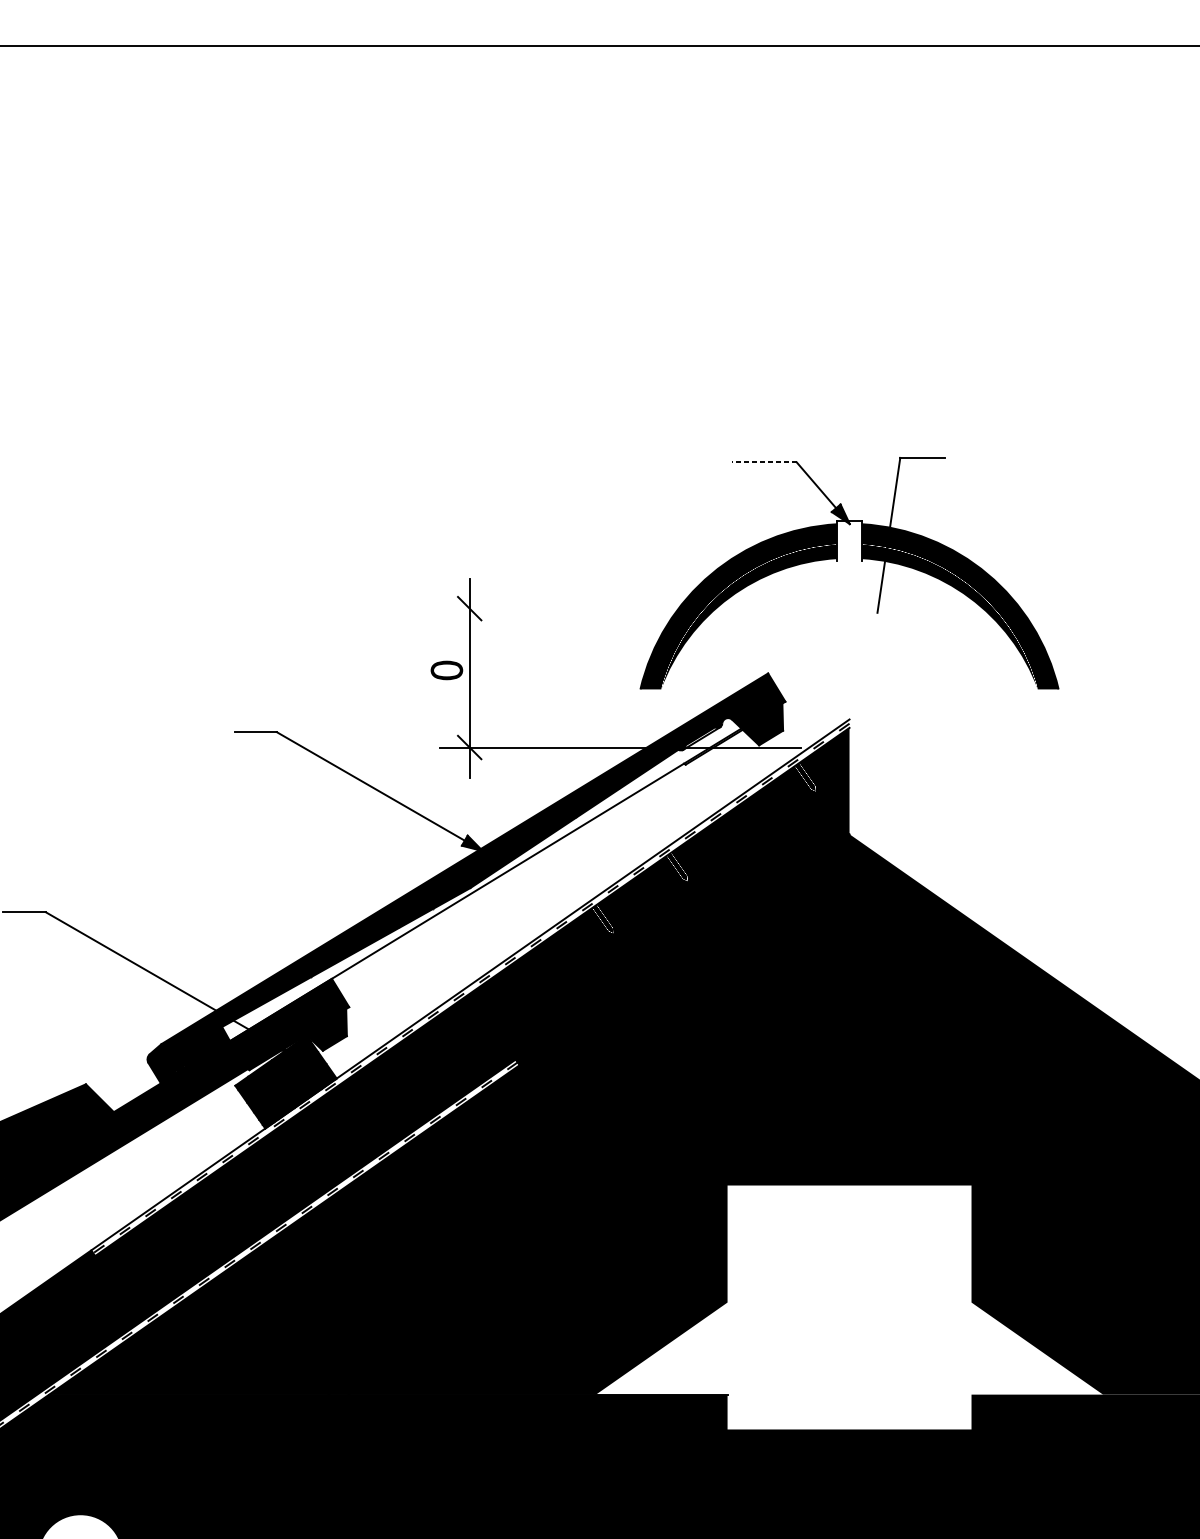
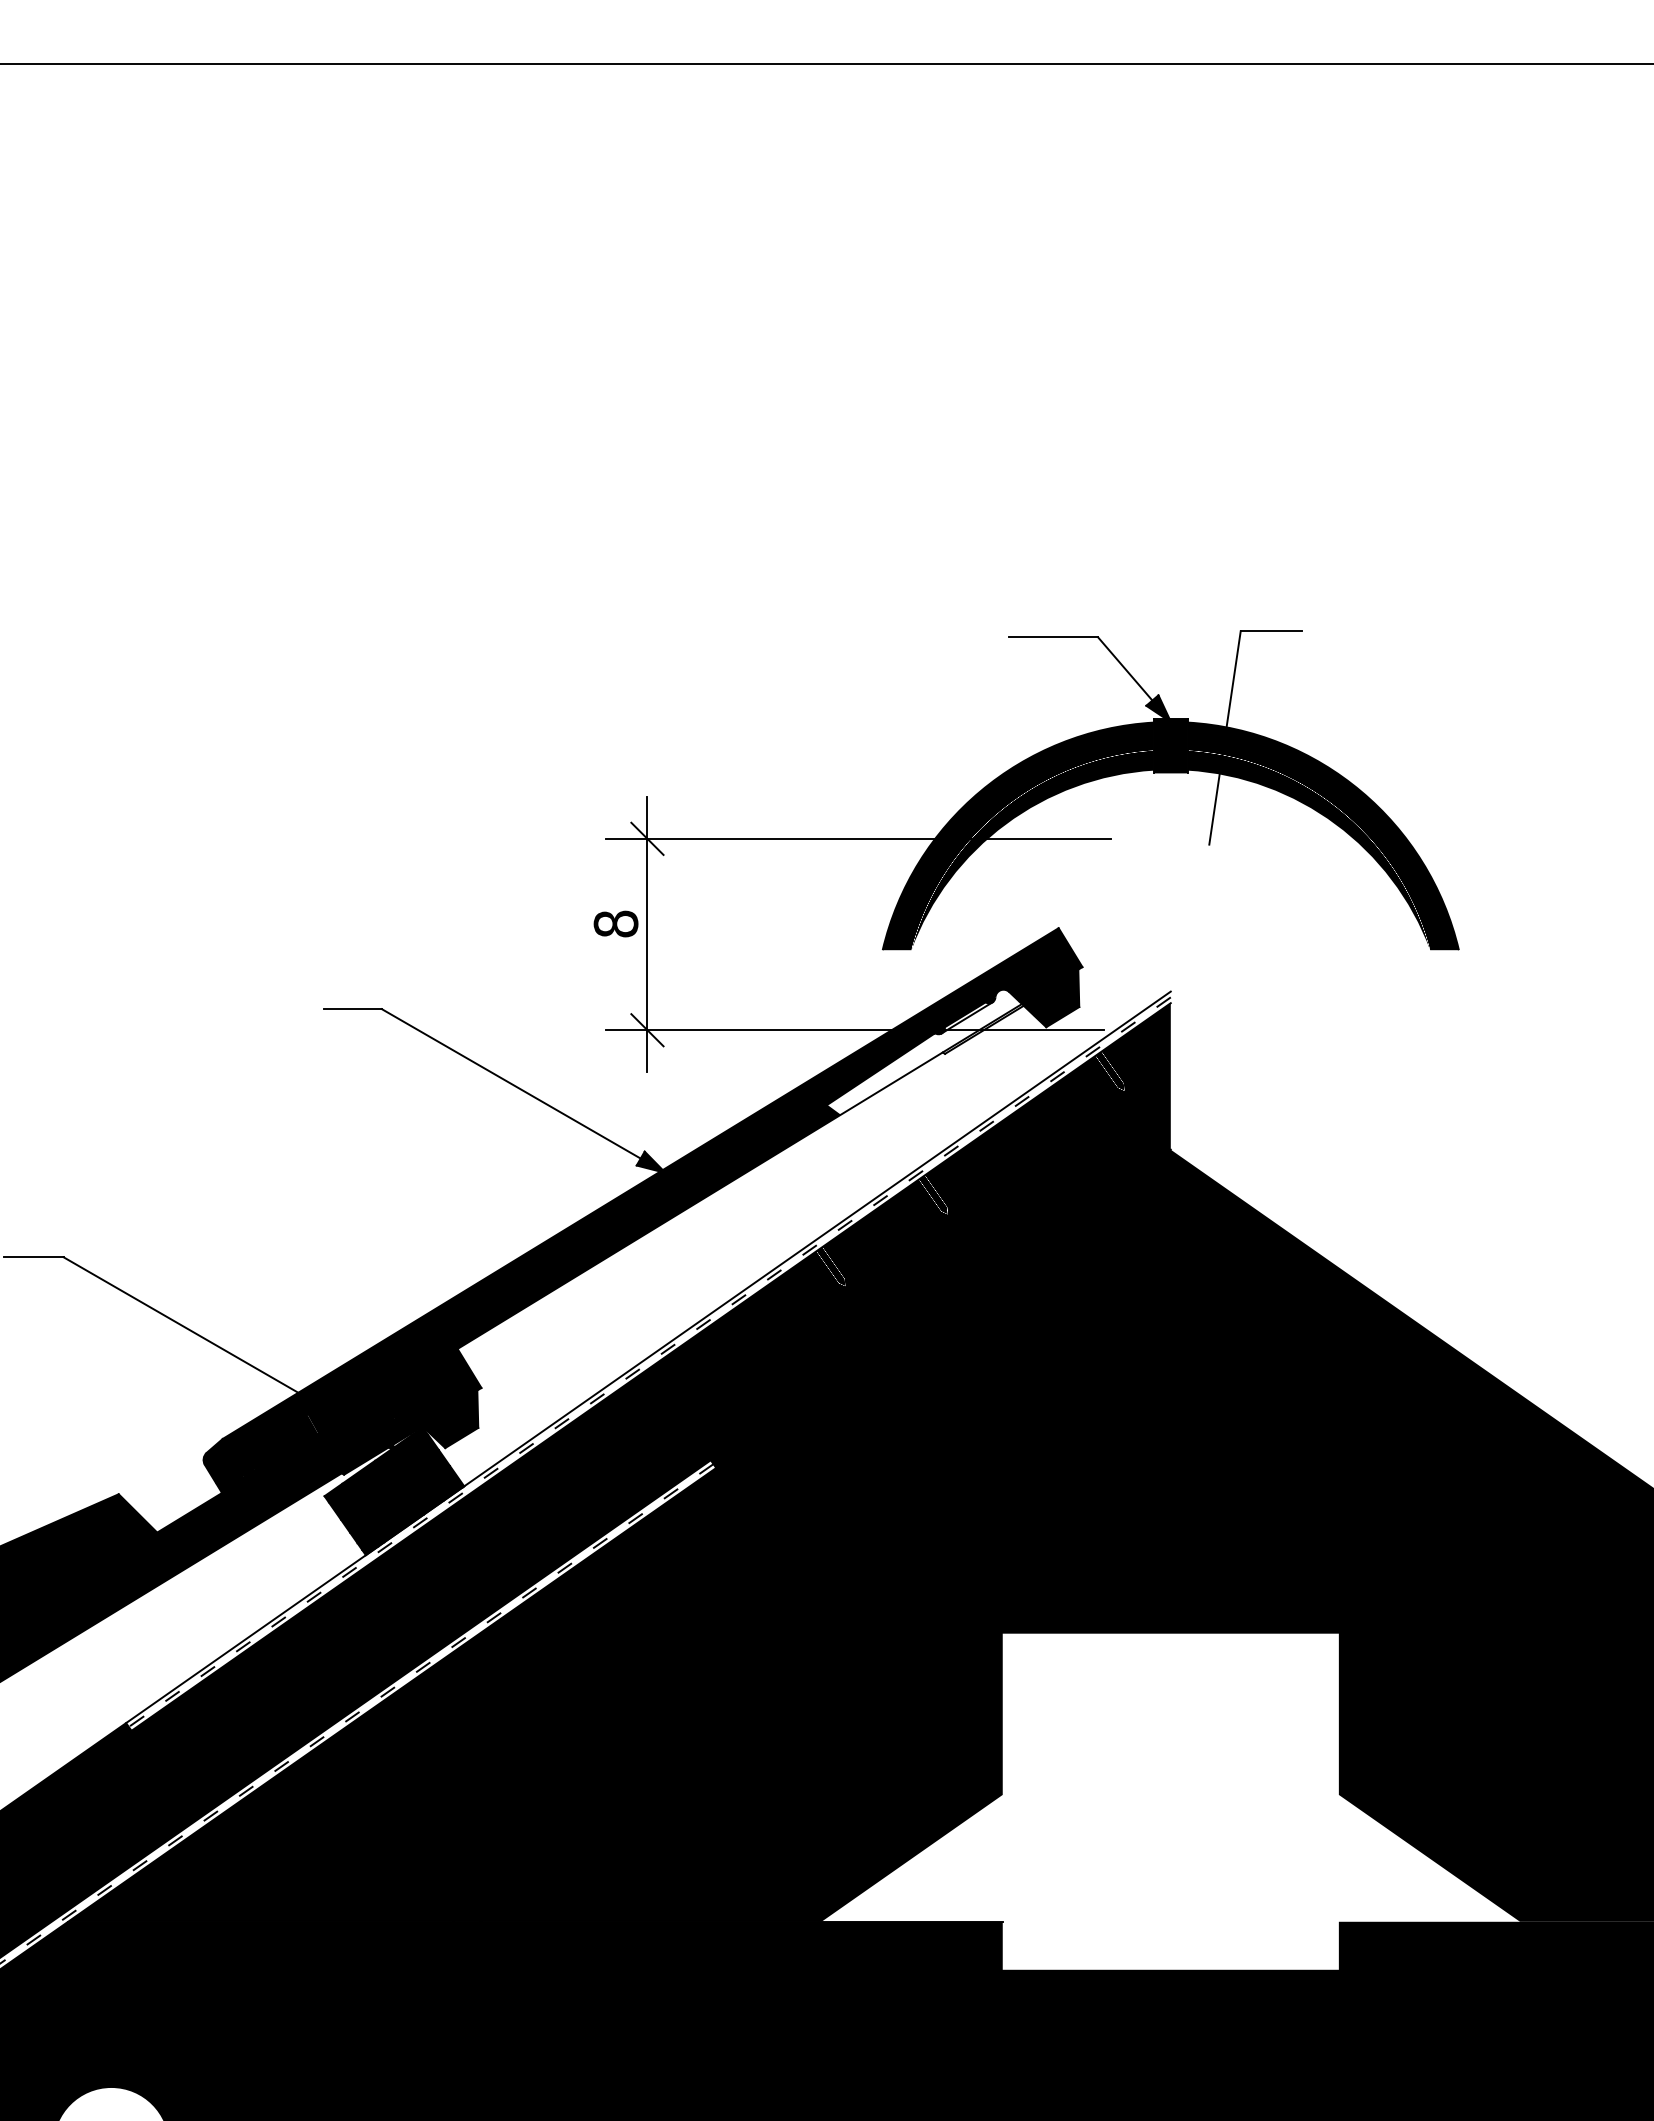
line: (764, 462) -> (1053, 637), dashed -> solid
fill: (849, 540) -> (1170, 745), added
line: (622, 608) -> (858, 838), added
text: (446, 670) -> (615, 923), 0 -> 8
fill: (416, 921) -> (573, 1269), added

